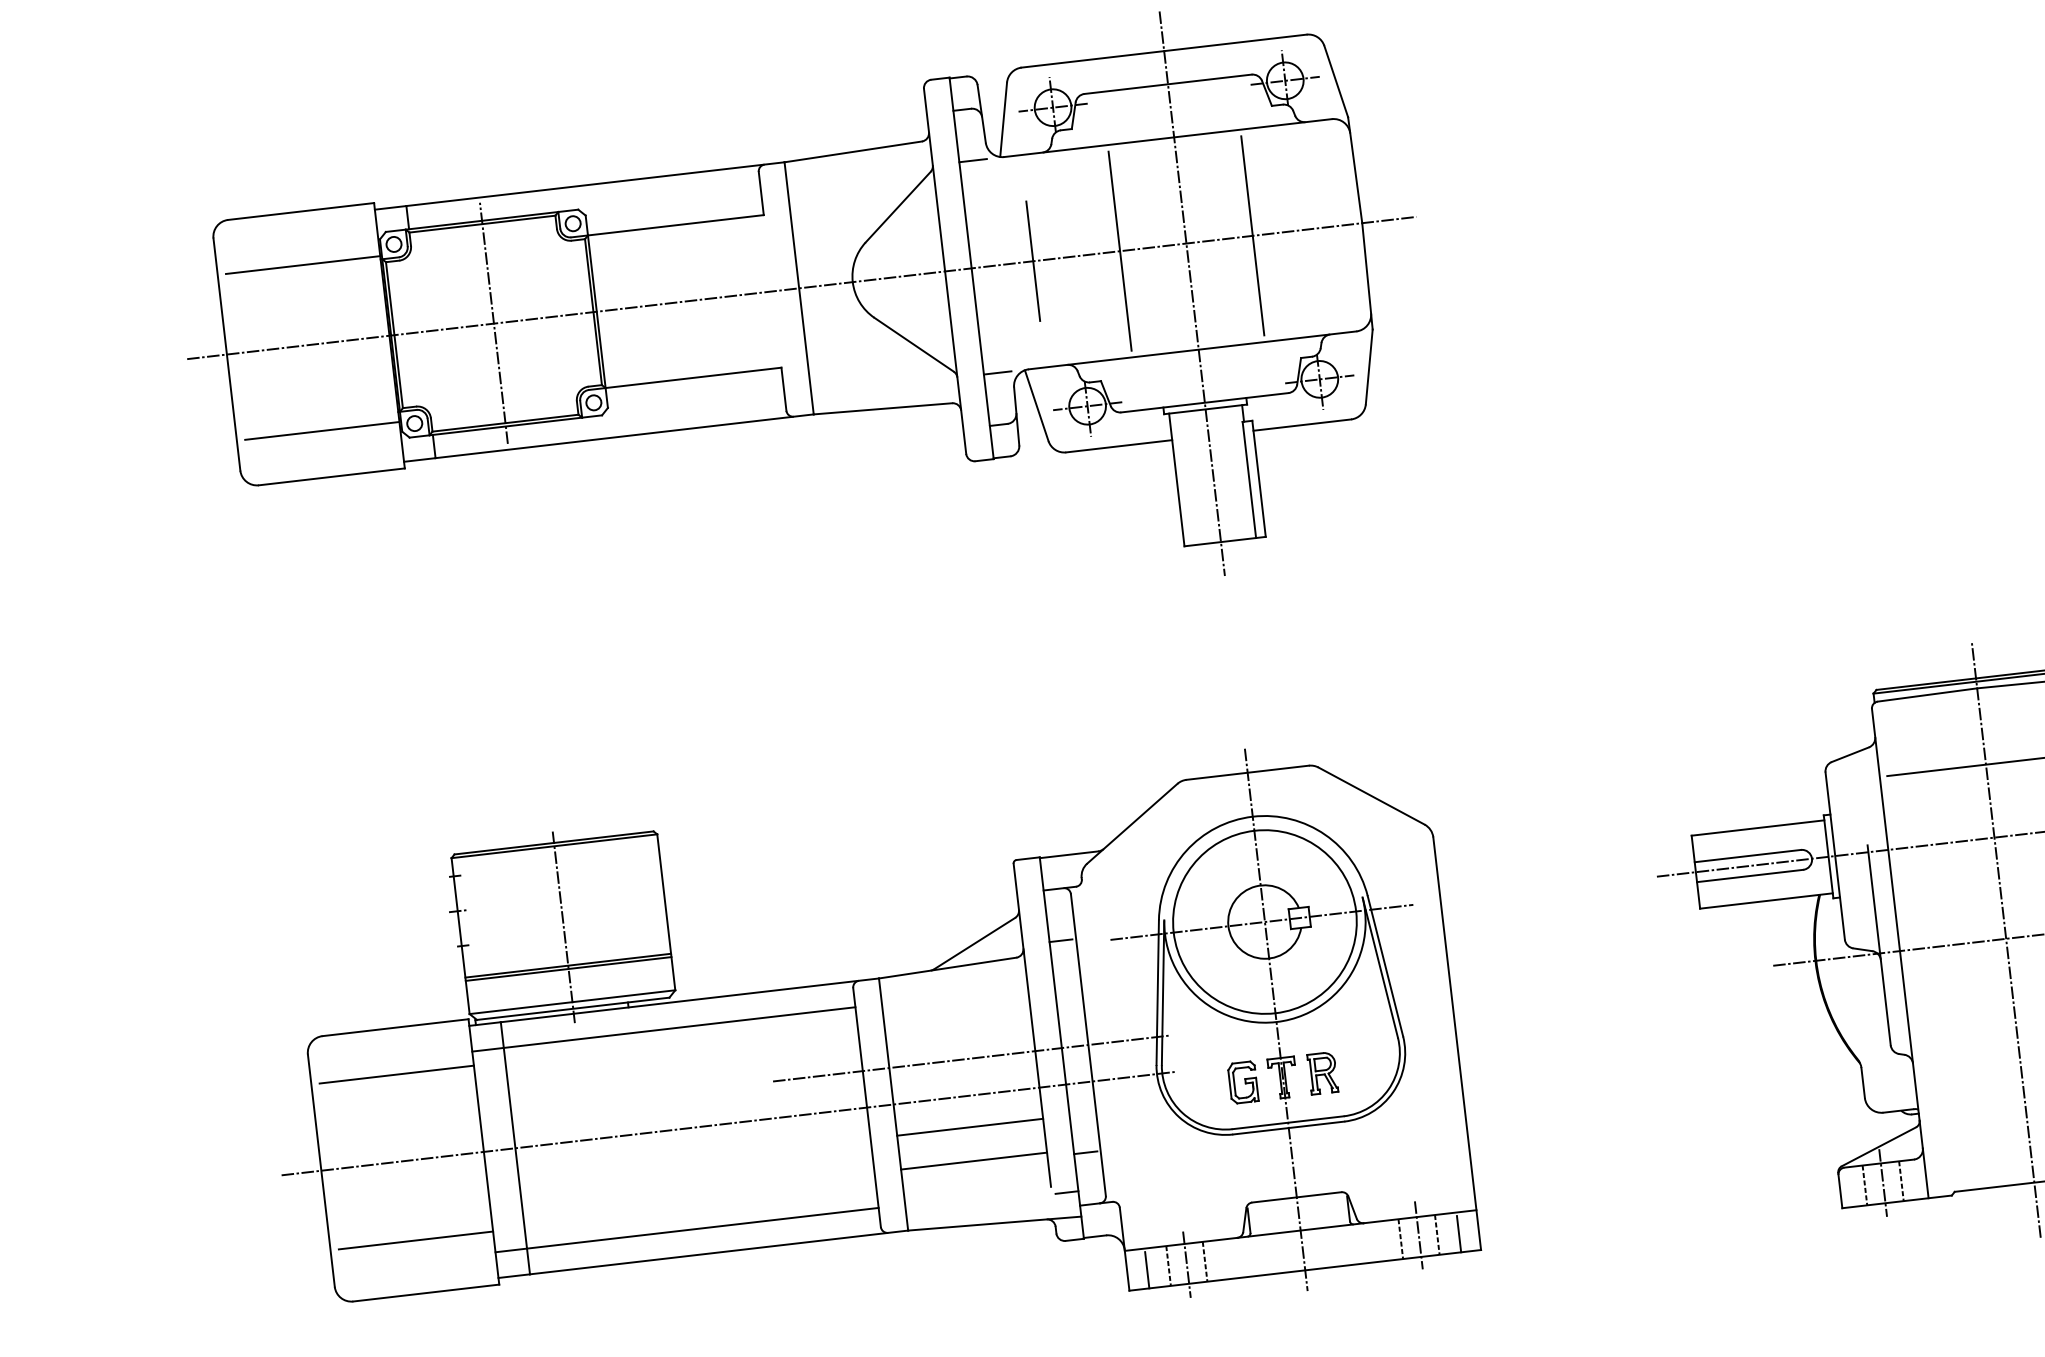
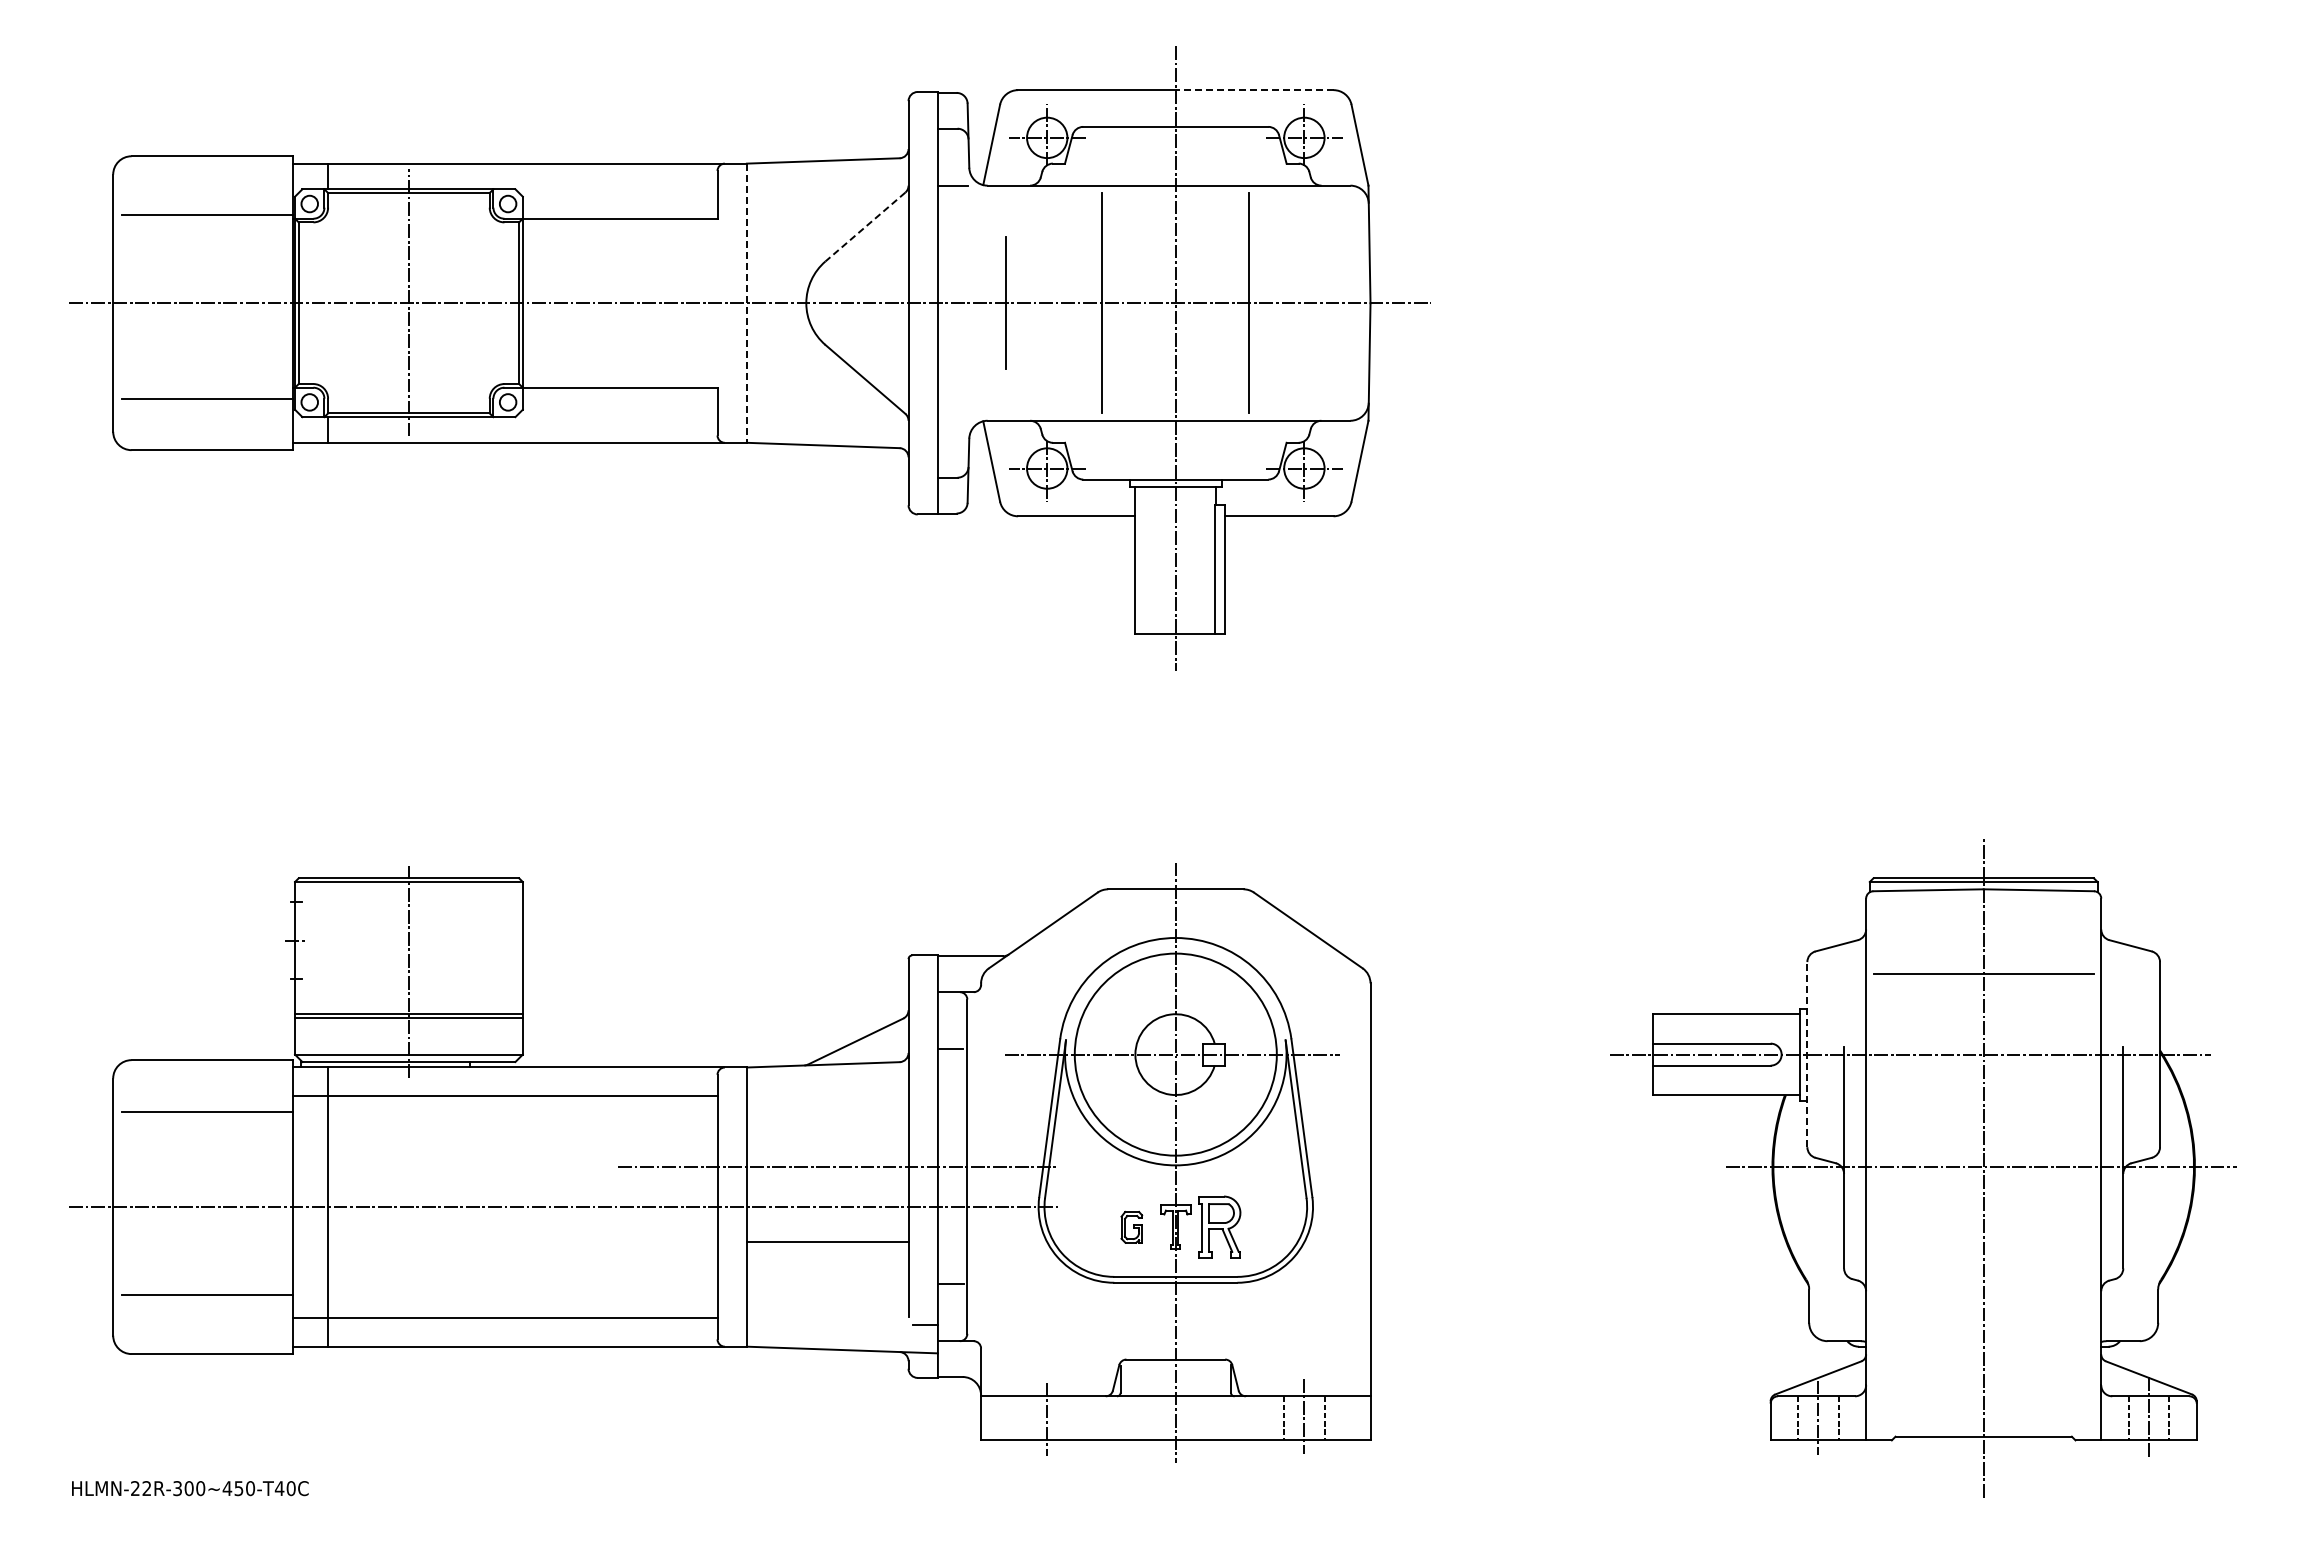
line: (1235, 43) -> (1254, 90), solid -> dashed
line: (898, 207) -> (865, 227), solid -> dashed
line: (798, 288) -> (746, 303), solid -> dashed
line: (997, 372) -> (952, 420), removed
line: (1835, 855) -> (1807, 1054), solid -> dashed
part: (1322, 1072) -> (1219, 1226), size x1.4
part: (1242, 1082) -> (1131, 1227), size x0.7
line: (973, 1161) -> (827, 1279), removed
line: (1459, 1234) -> (1348, 1420), removed
line: (1205, 1261) -> (1067, 1418), removed
line: (1169, 1266) -> (1027, 1418), removed
line: (1147, 1270) -> (1003, 1420), removed

